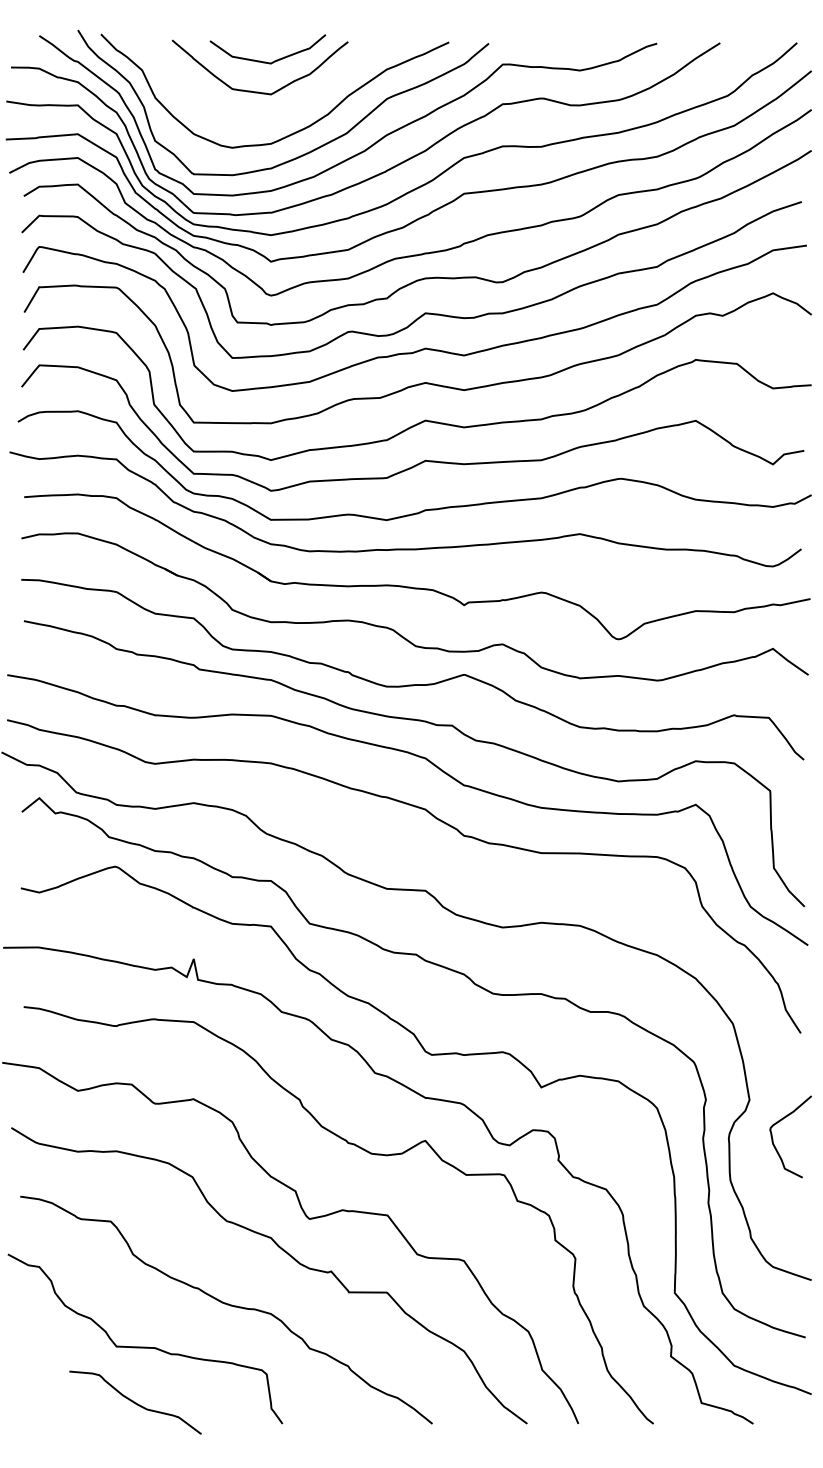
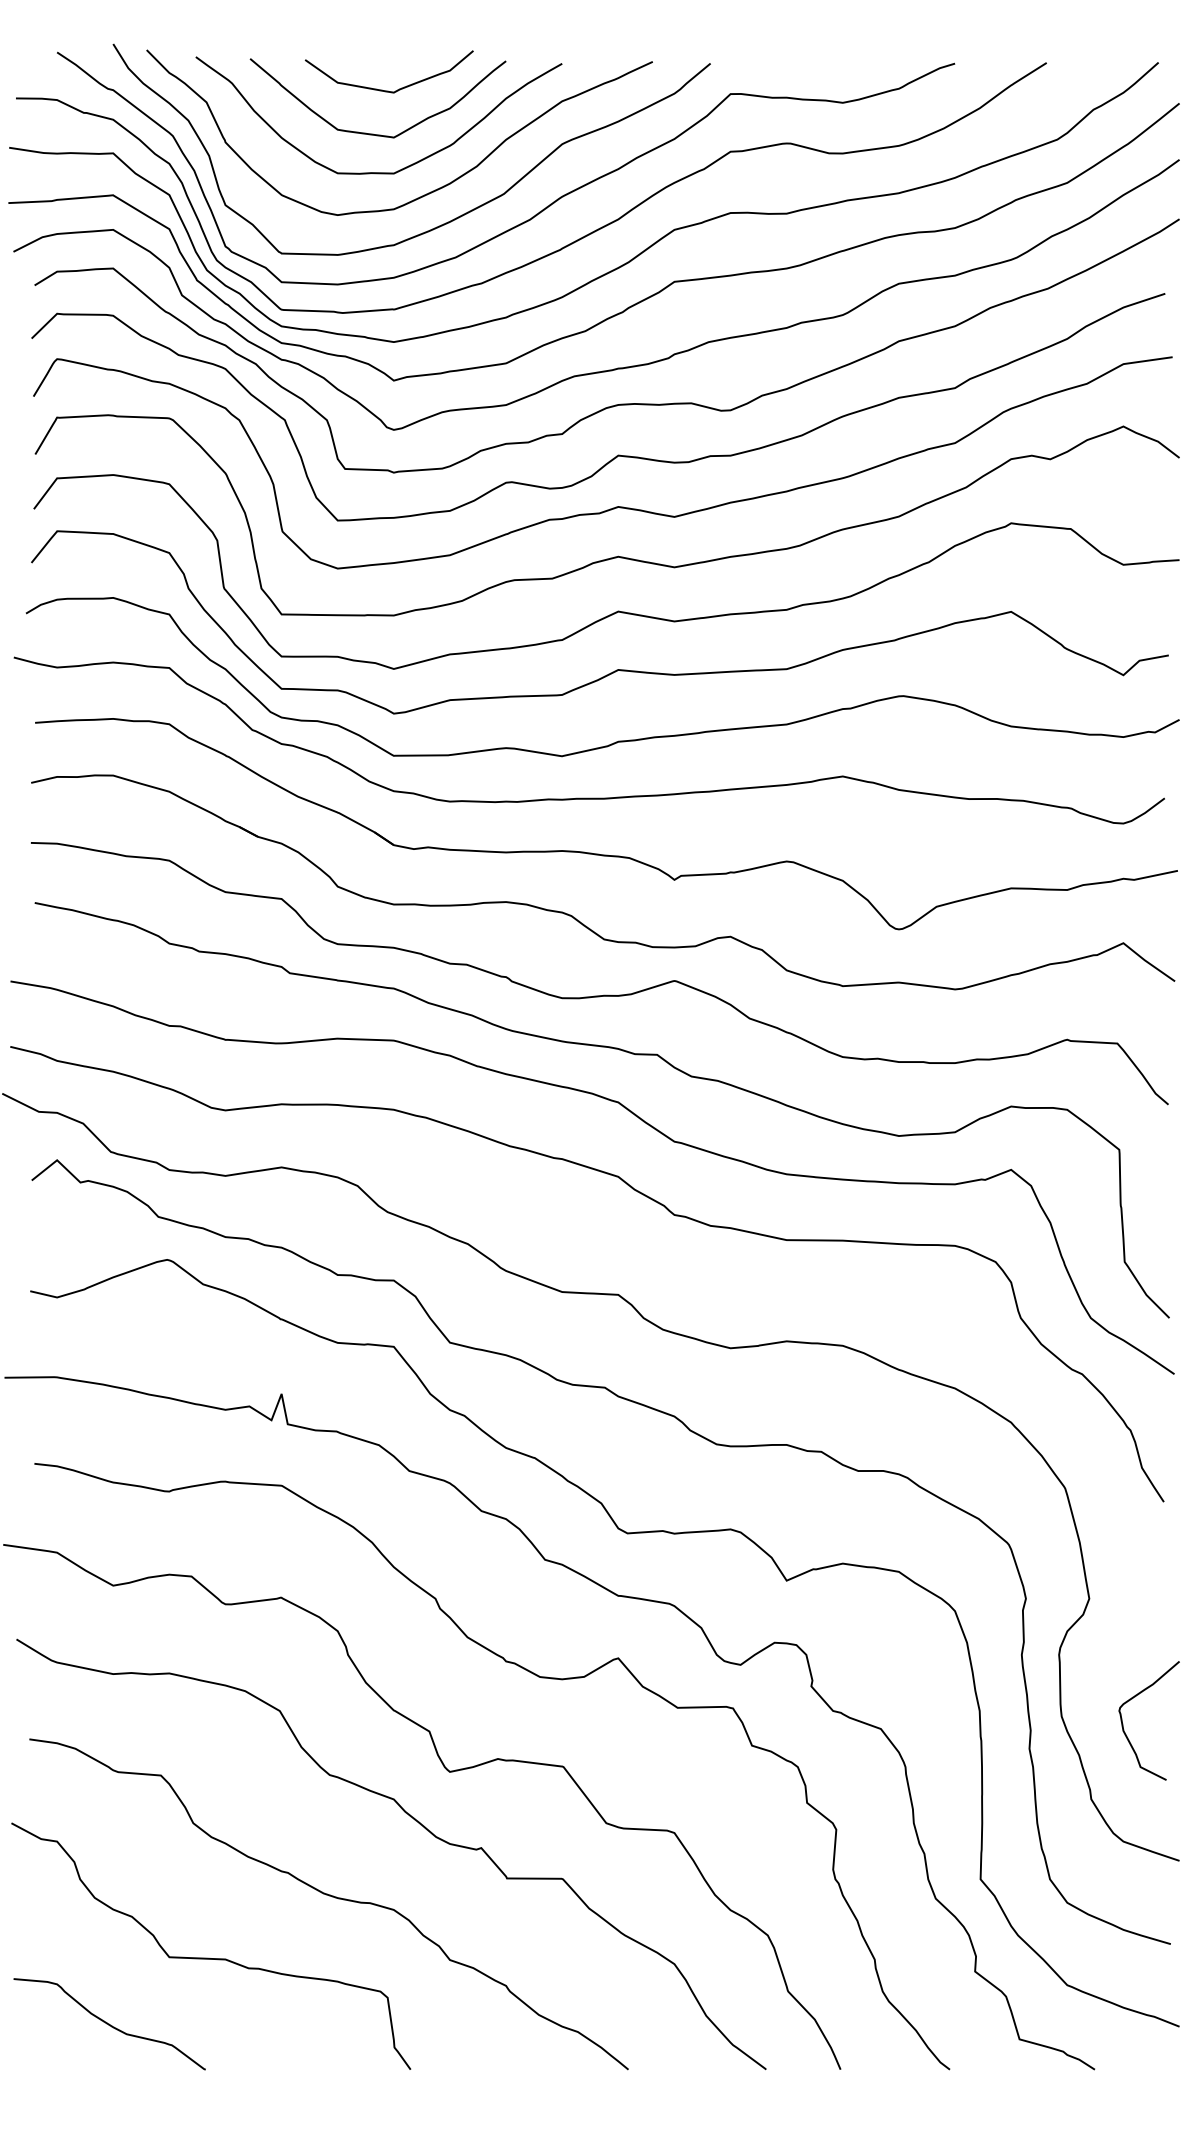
curve: (260, 118) -> (378, 172), added
curve: (773, 1139) -> (1124, 1724), moved
curve: (135, 1402) -> (109, 2023), moved

